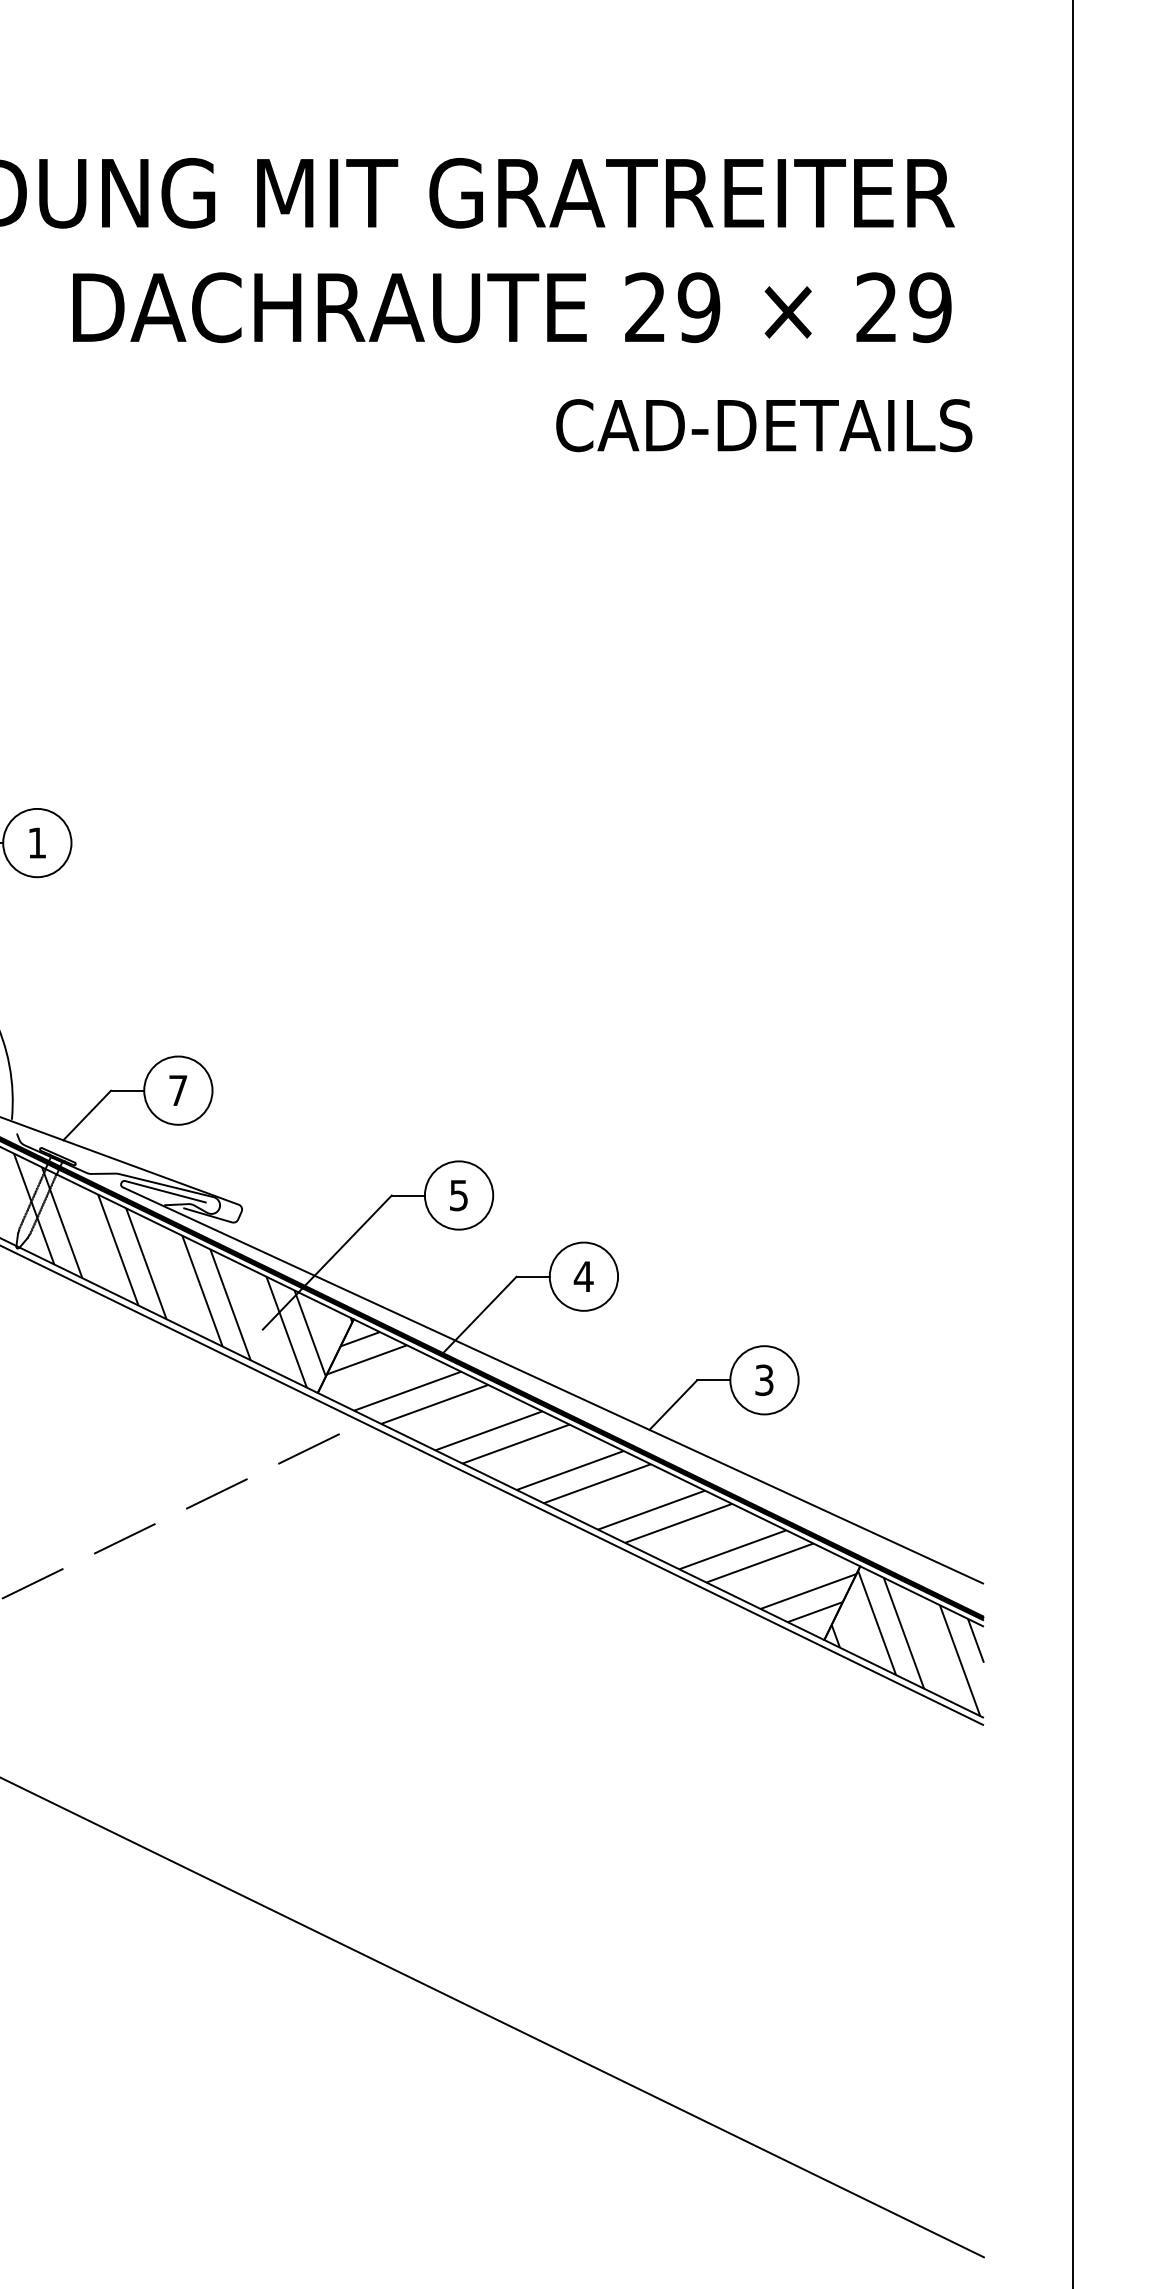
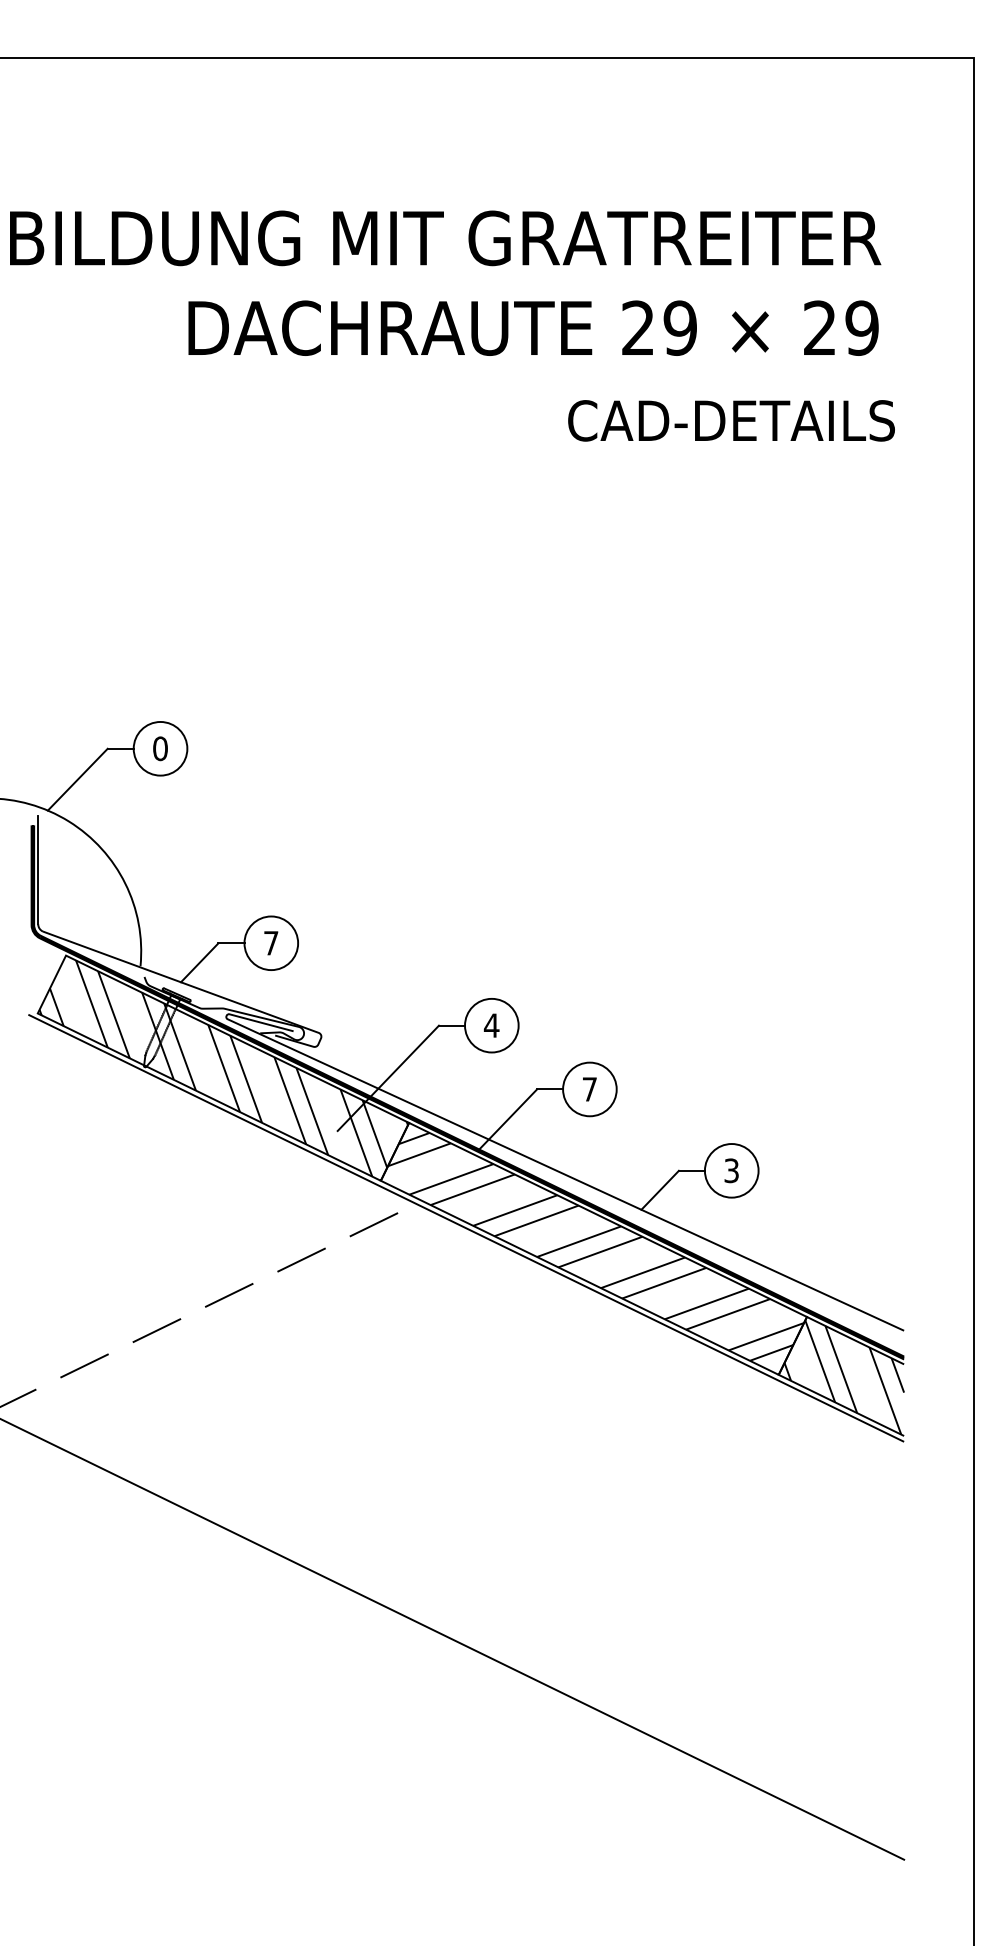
text: (37, 842) -> (160, 748), 1 -> 0
text: (458, 1195) -> (491, 1025), 5 -> 4
text: (583, 1276) -> (589, 1089), 4 -> 7

